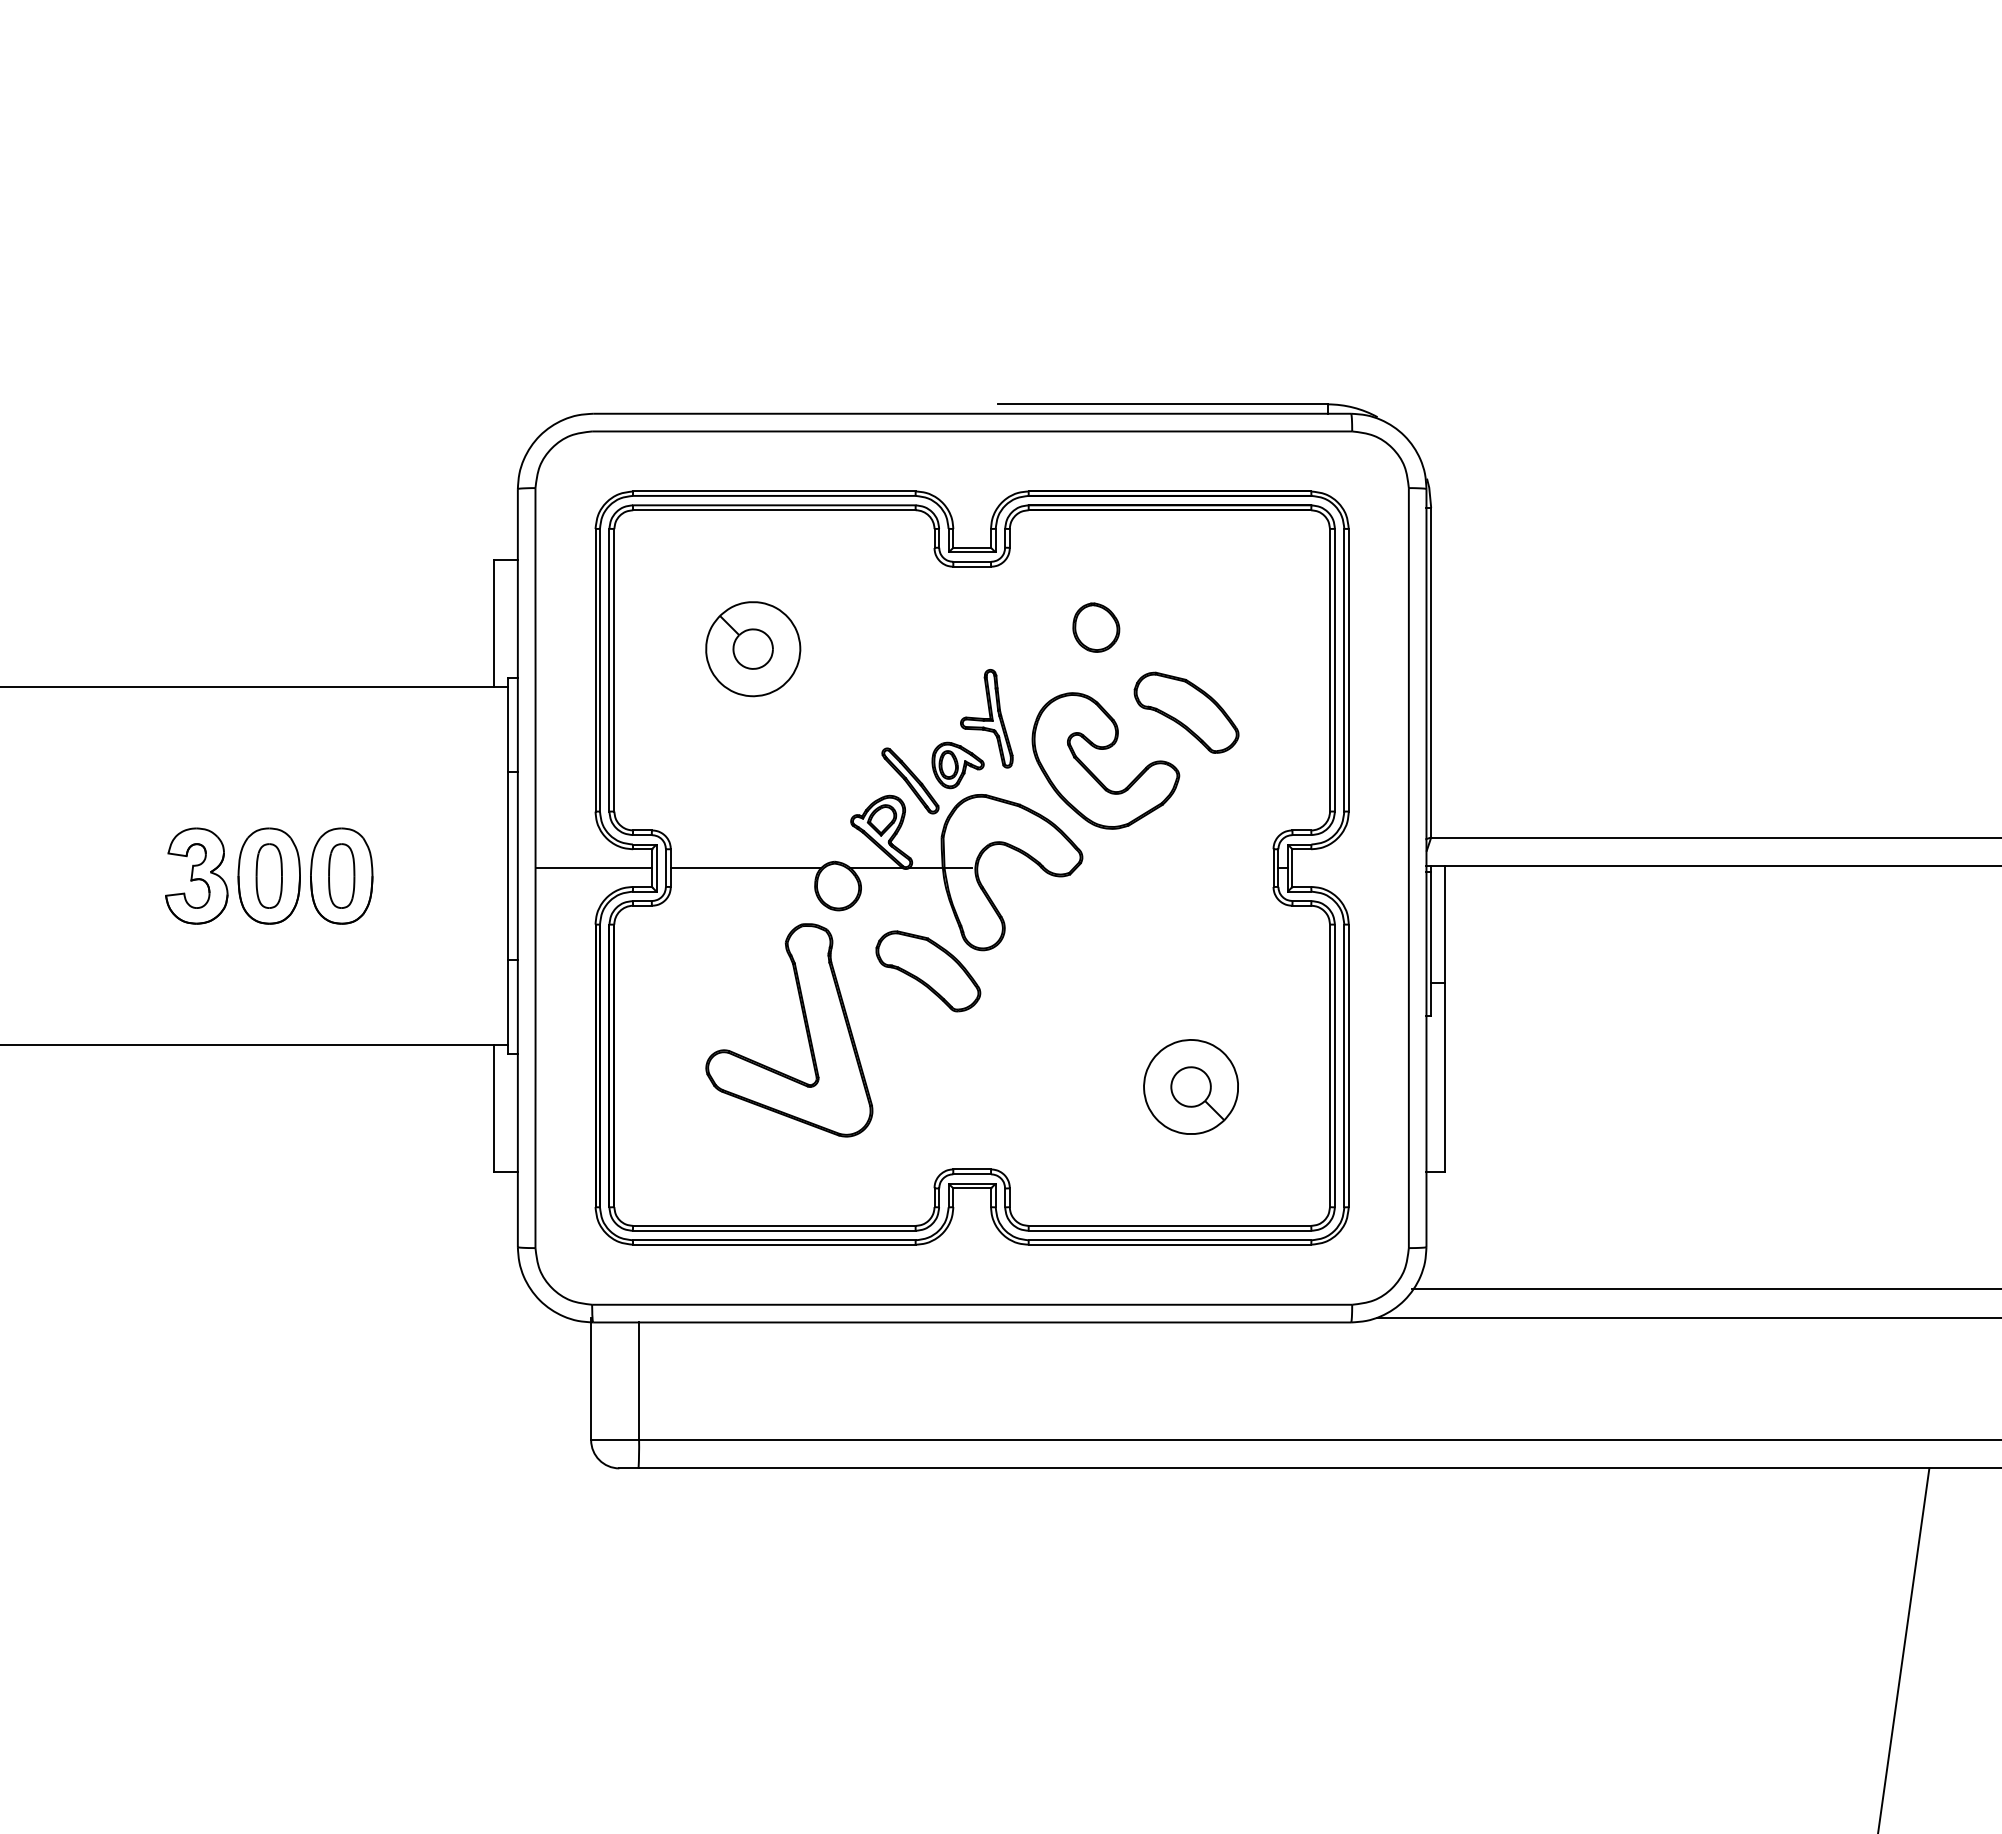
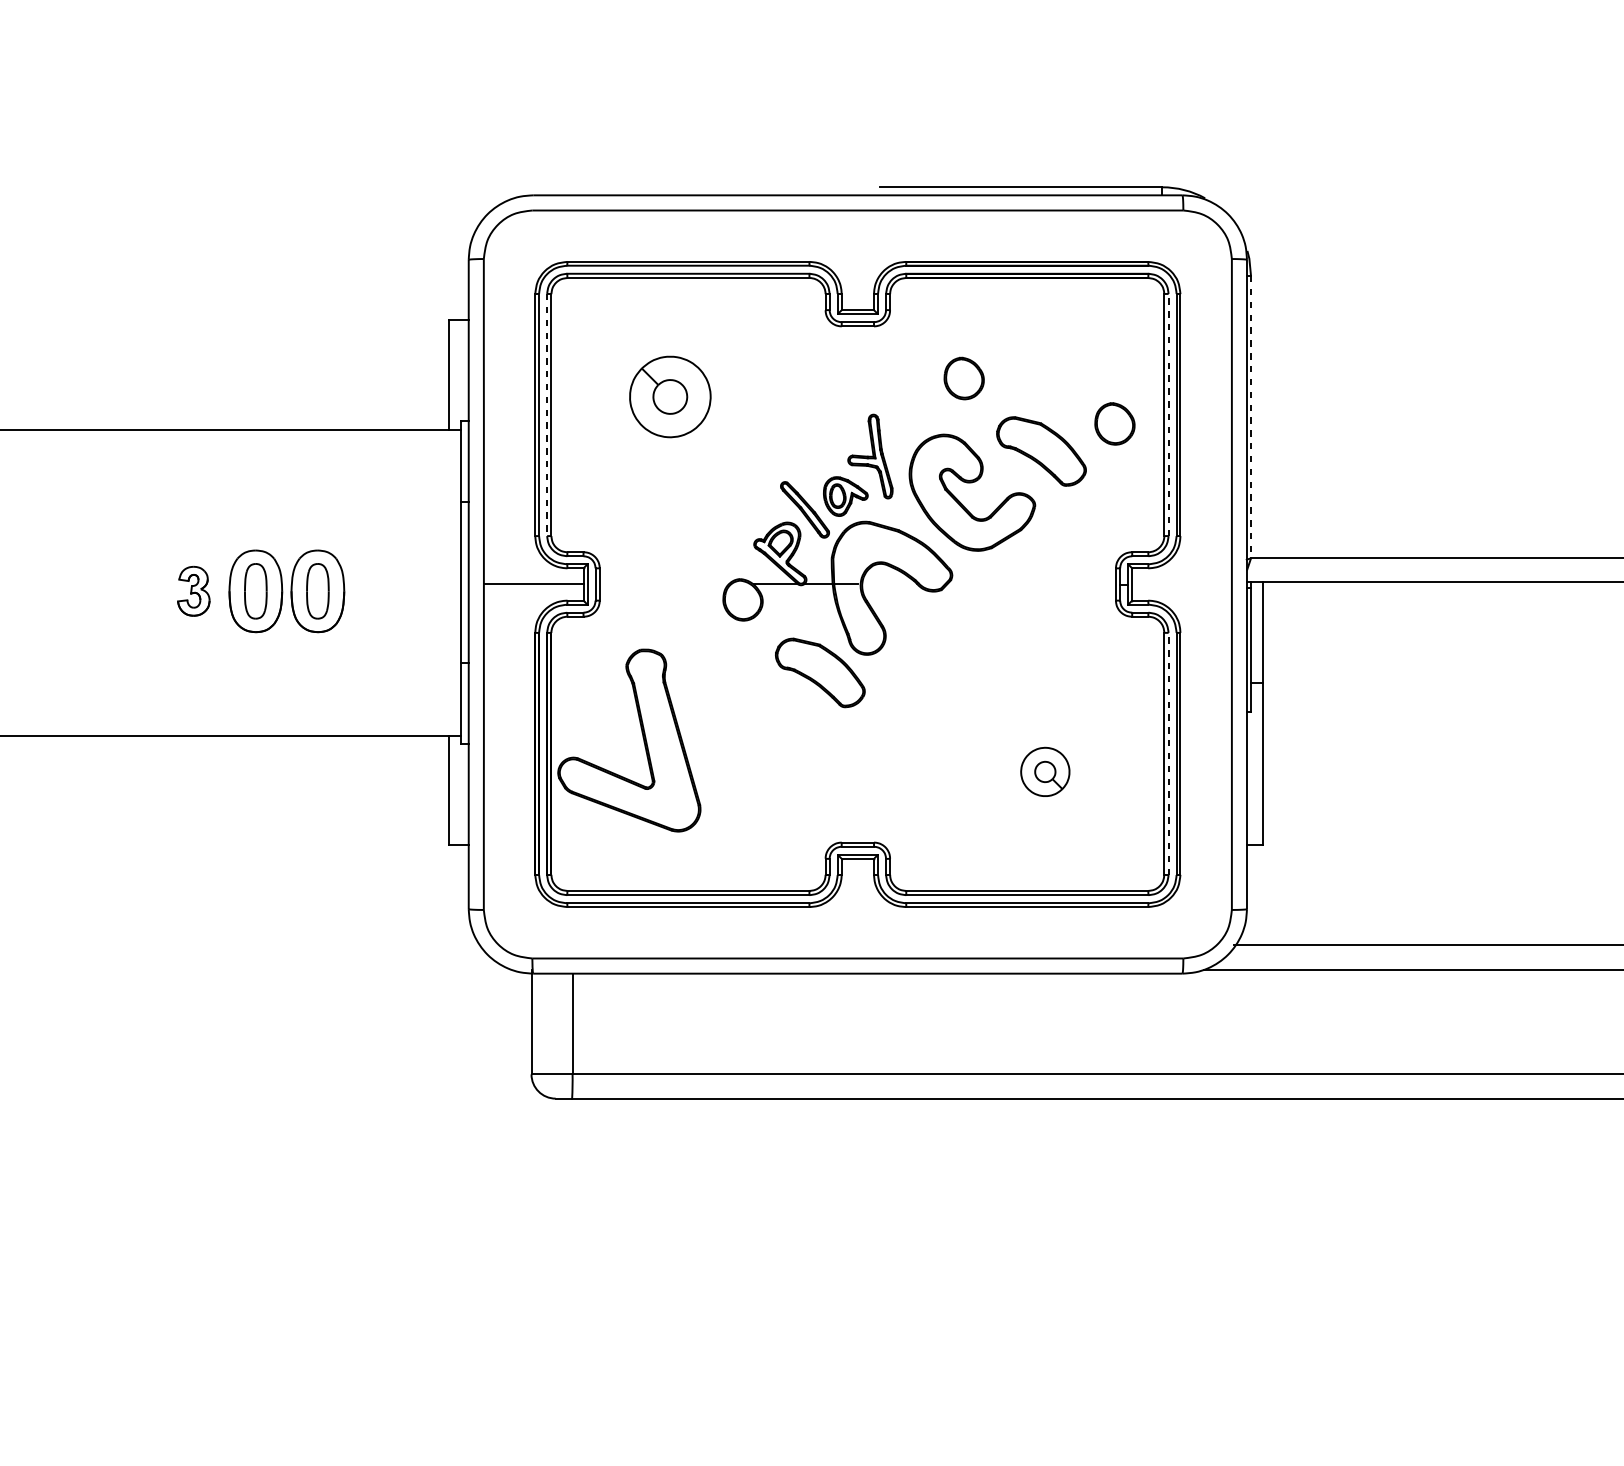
line: (1334, 669) -> (1168, 414), solid -> dashed
line: (609, 670) -> (547, 415), solid -> dashed
line: (1431, 672) -> (1251, 416), solid -> dashed
part: (1272, 680) -> (1115, 423), added
line: (745, 868) -> (663, 584), removed
part: (196, 875) -> (193, 590), size x0.6
part: (805, 1029) -> (643, 739), moved
line: (1334, 1065) -> (1168, 753), solid -> dashed
part: (1190, 1086) -> (1044, 771), size x0.6

